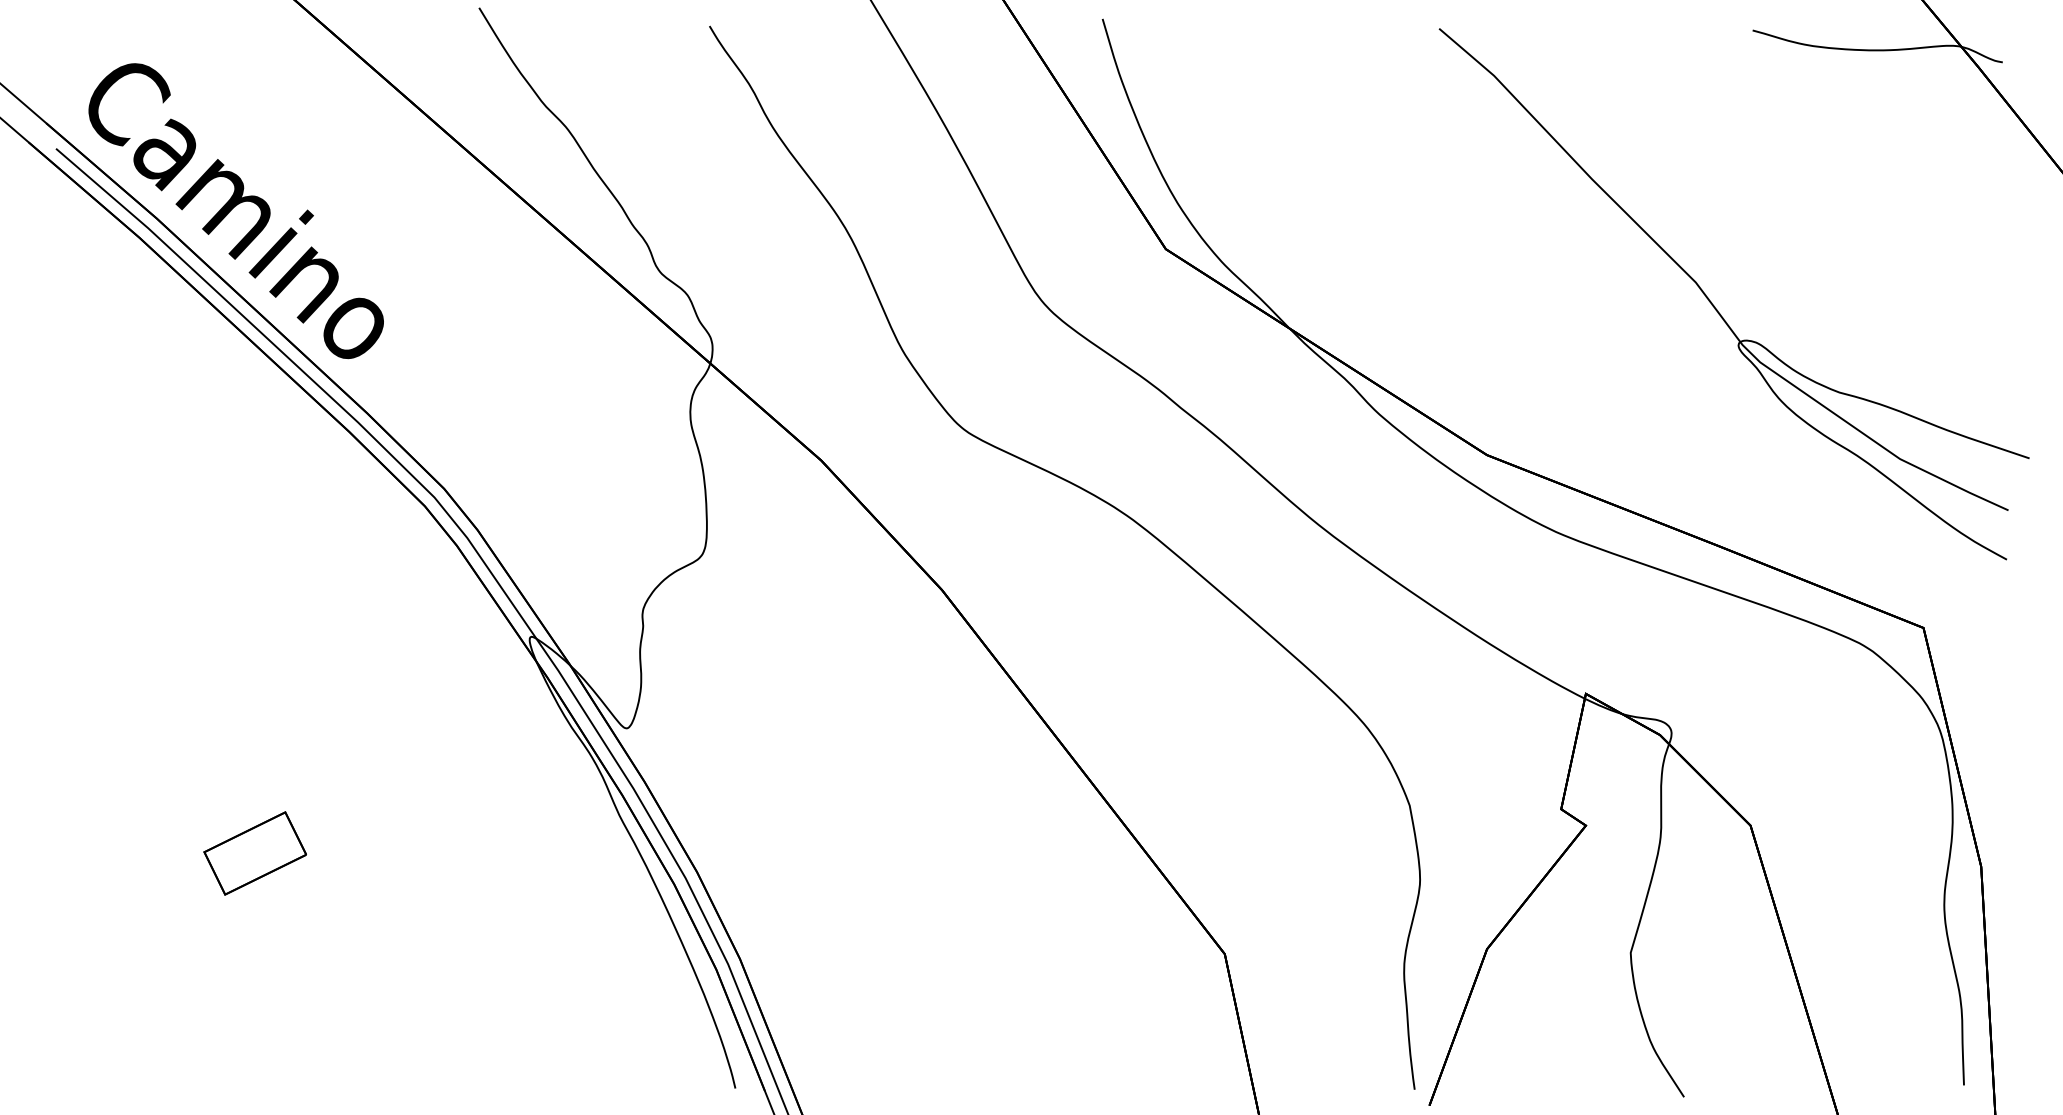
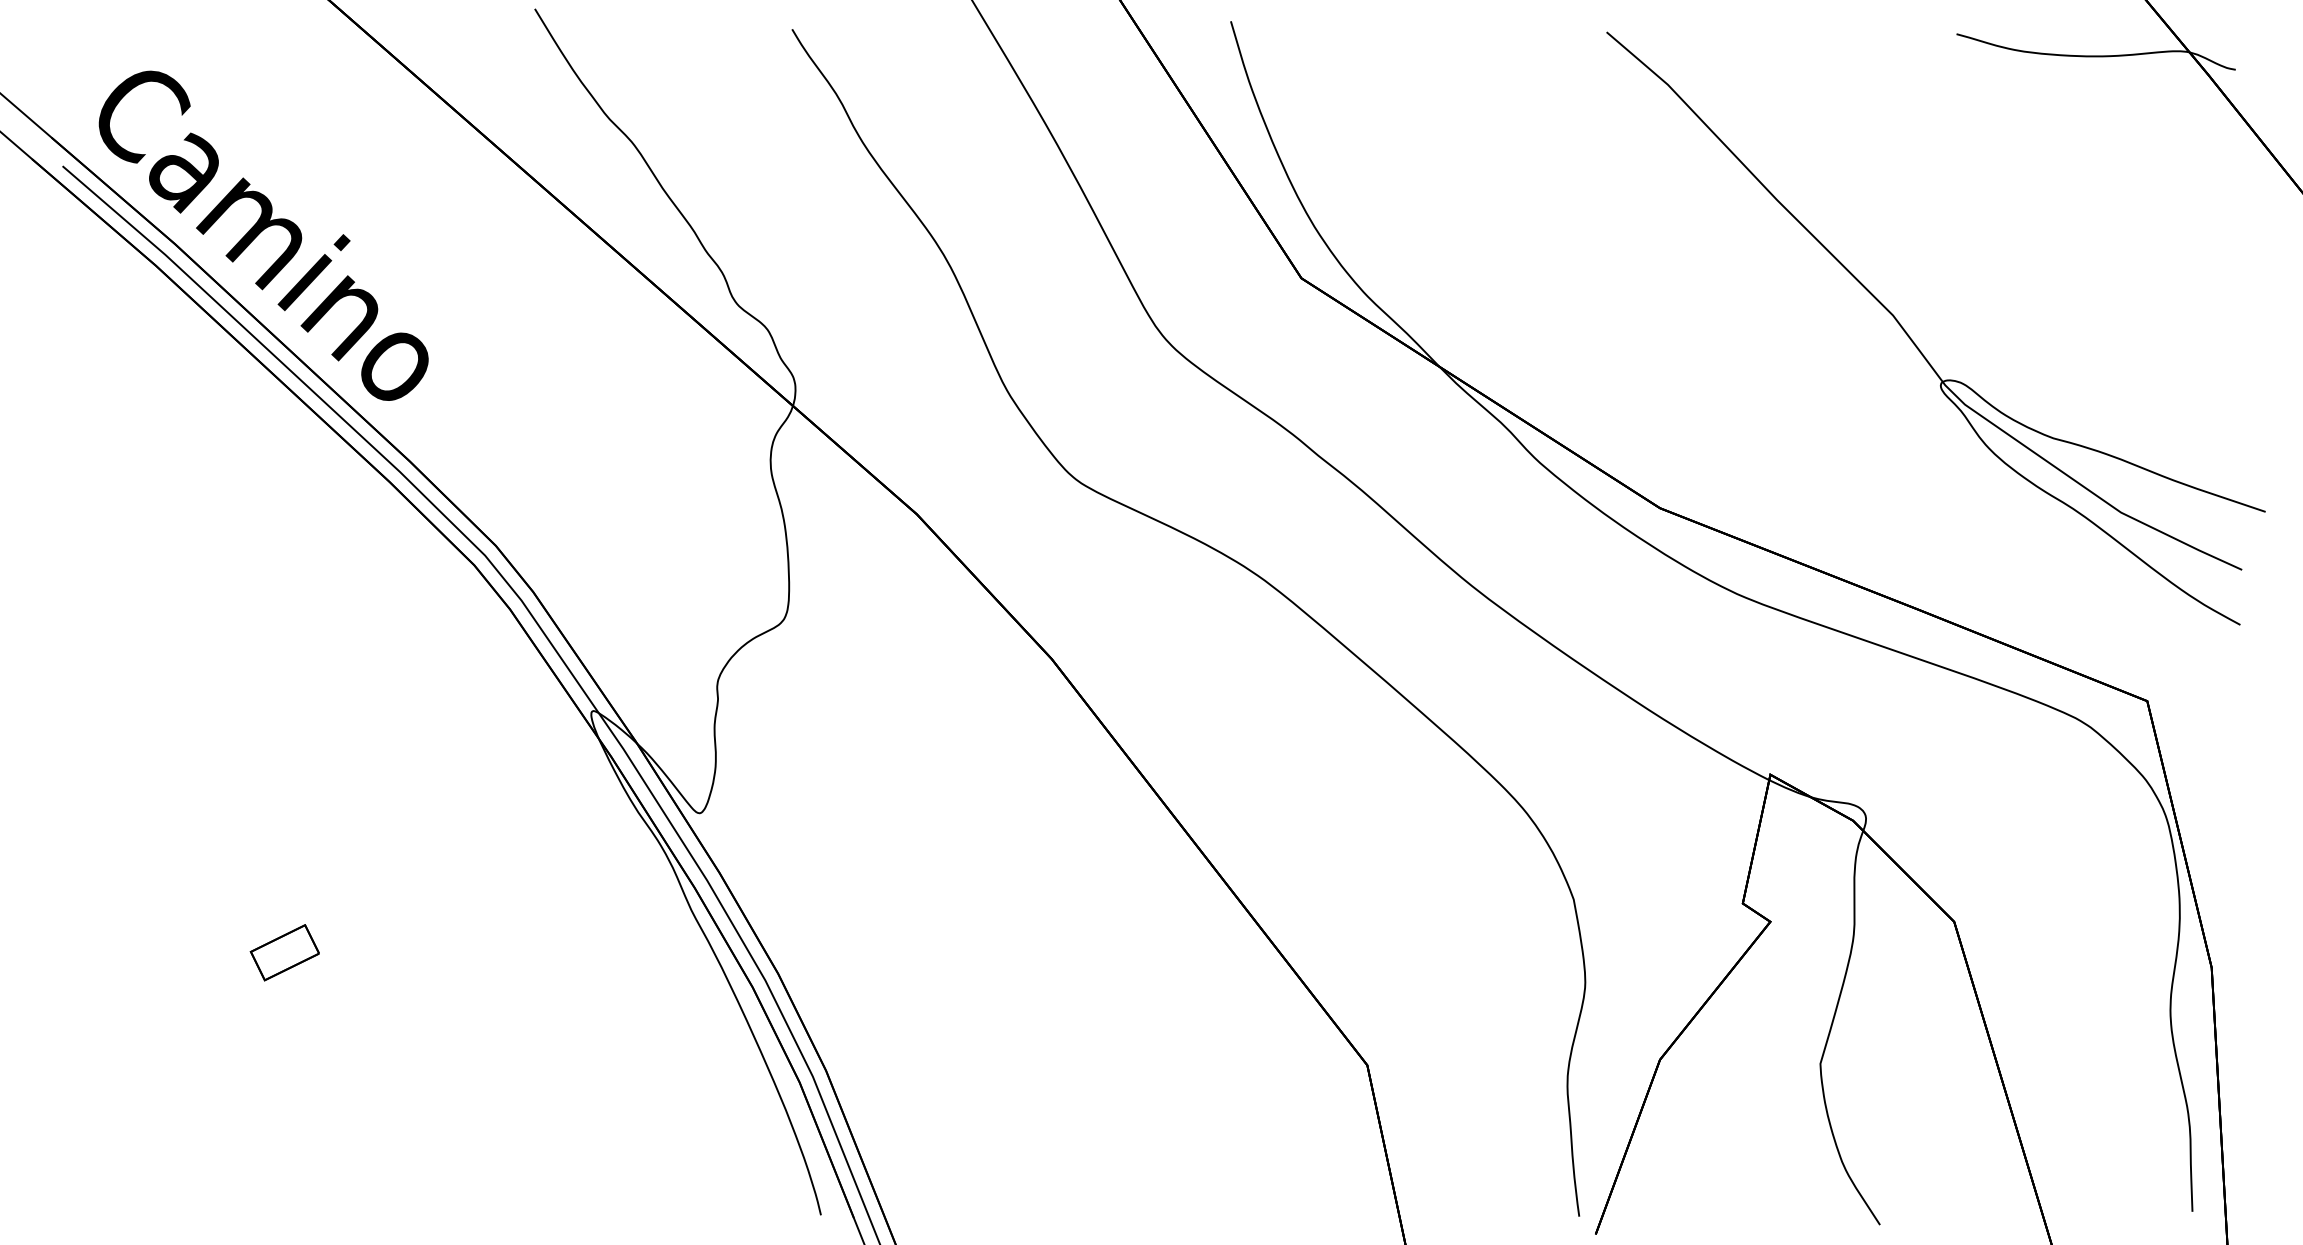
part: (254, 853) -> (284, 952), size x0.6

